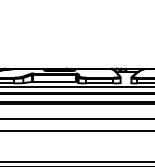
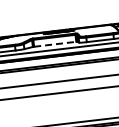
line: (55, 81) -> (56, 43), solid -> dashed

